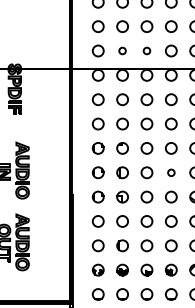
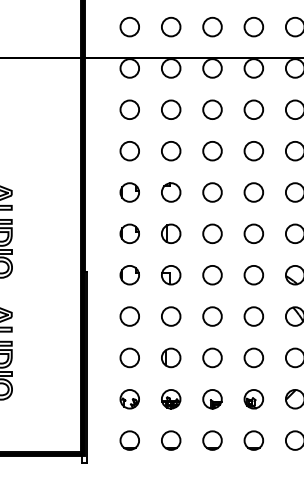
circle: (122, 50) -> (170, 26), size x1.67
circle: (146, 50) -> (211, 26), size x1.67
circle: (171, 172) -> (254, 233), size x1.67

